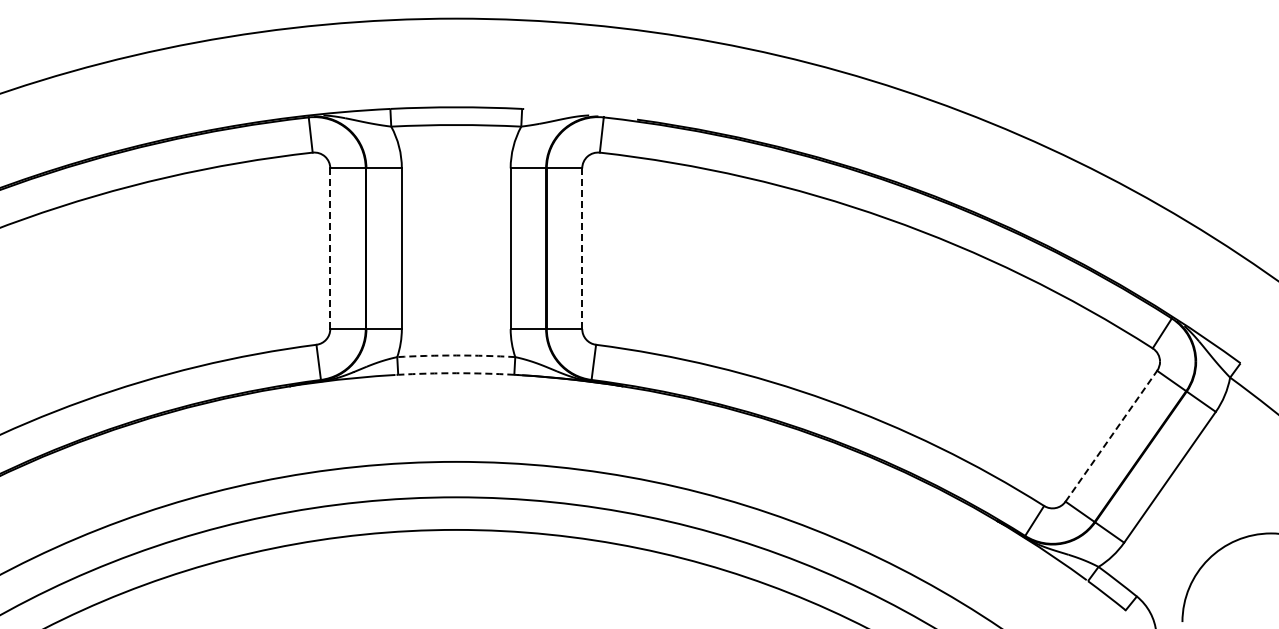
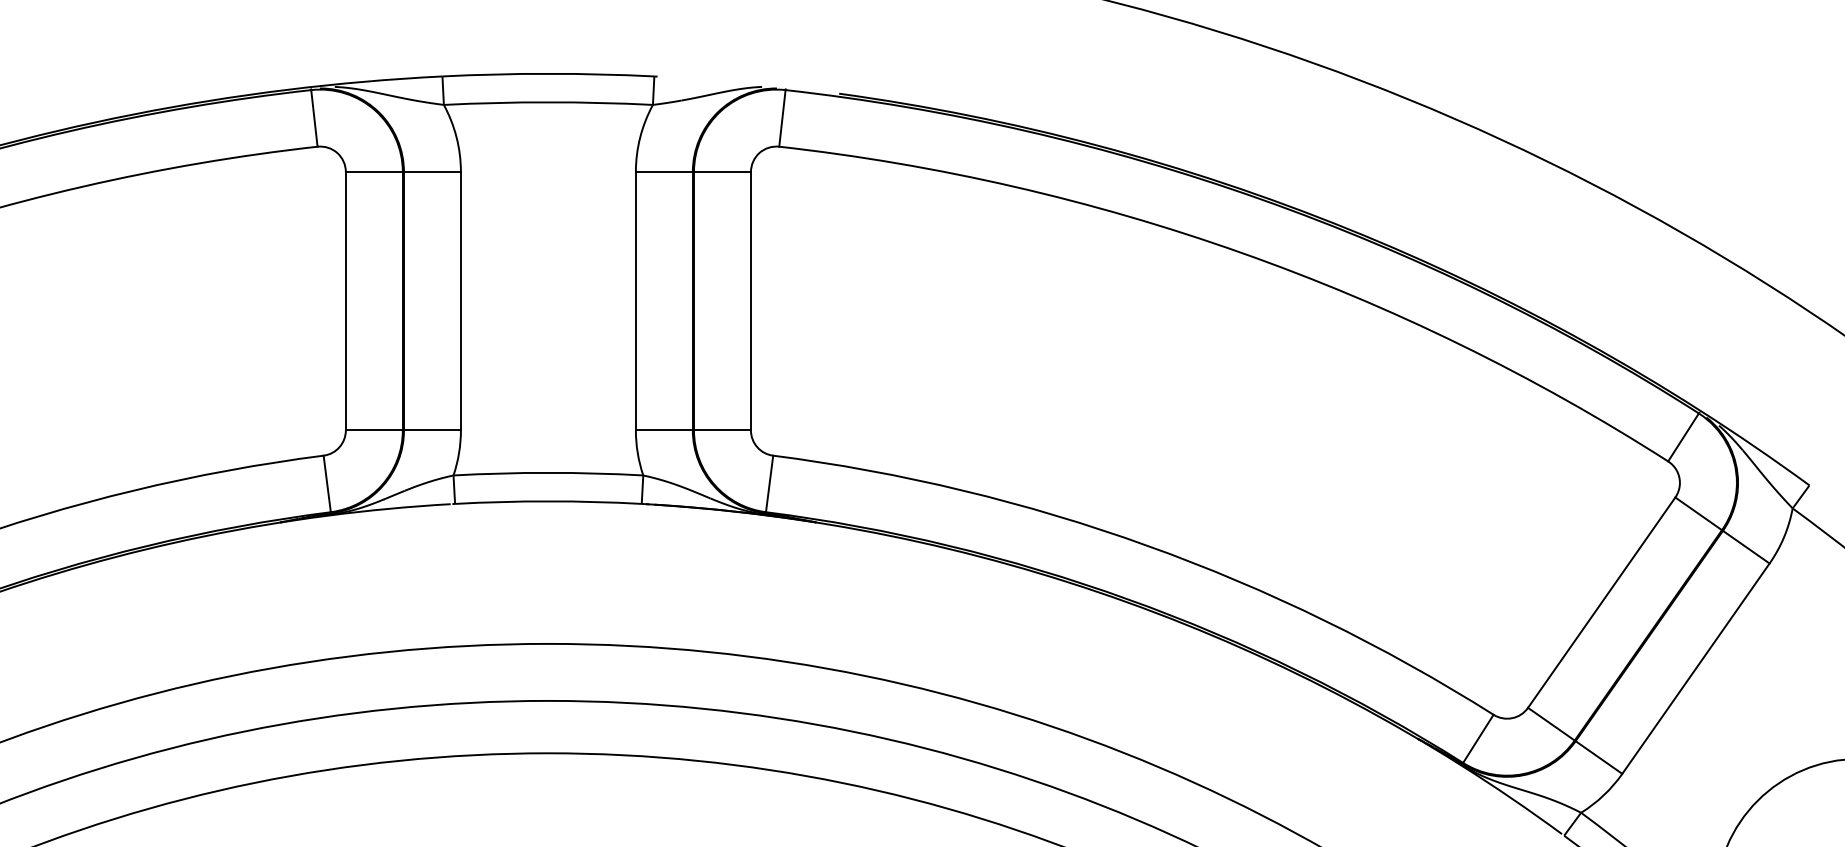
line: (330, 248) -> (346, 300), dashed -> solid
line: (582, 249) -> (751, 302), dashed -> solid
arc: (456, 355) -> (548, 472), dashed -> solid
arc: (456, 373) -> (548, 501), dashed -> solid
line: (1111, 436) -> (1601, 603), dashed -> solid

